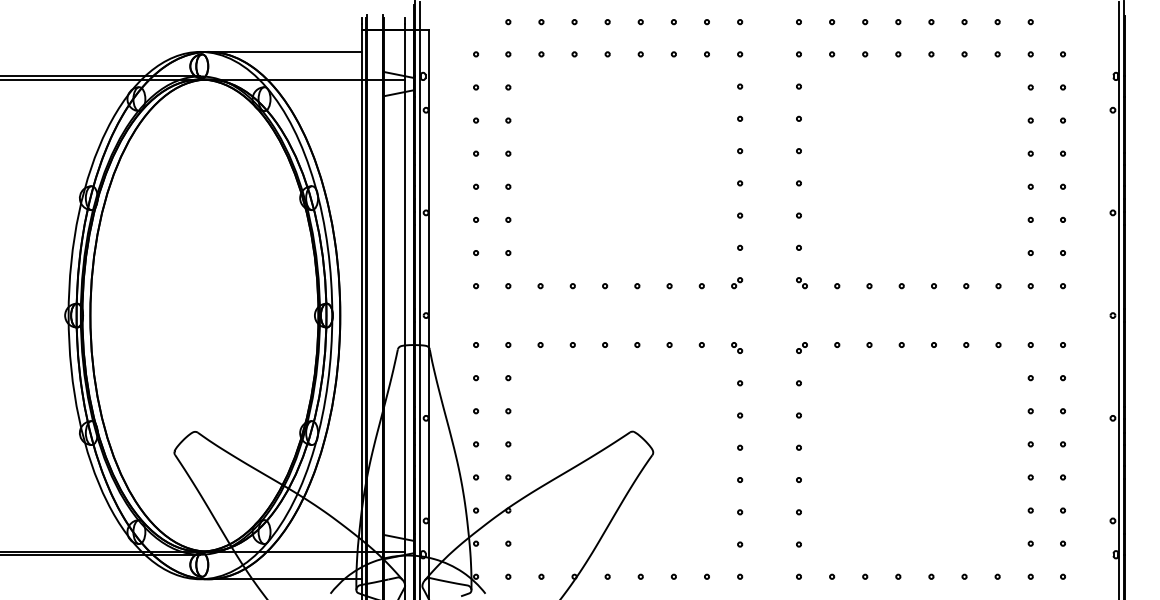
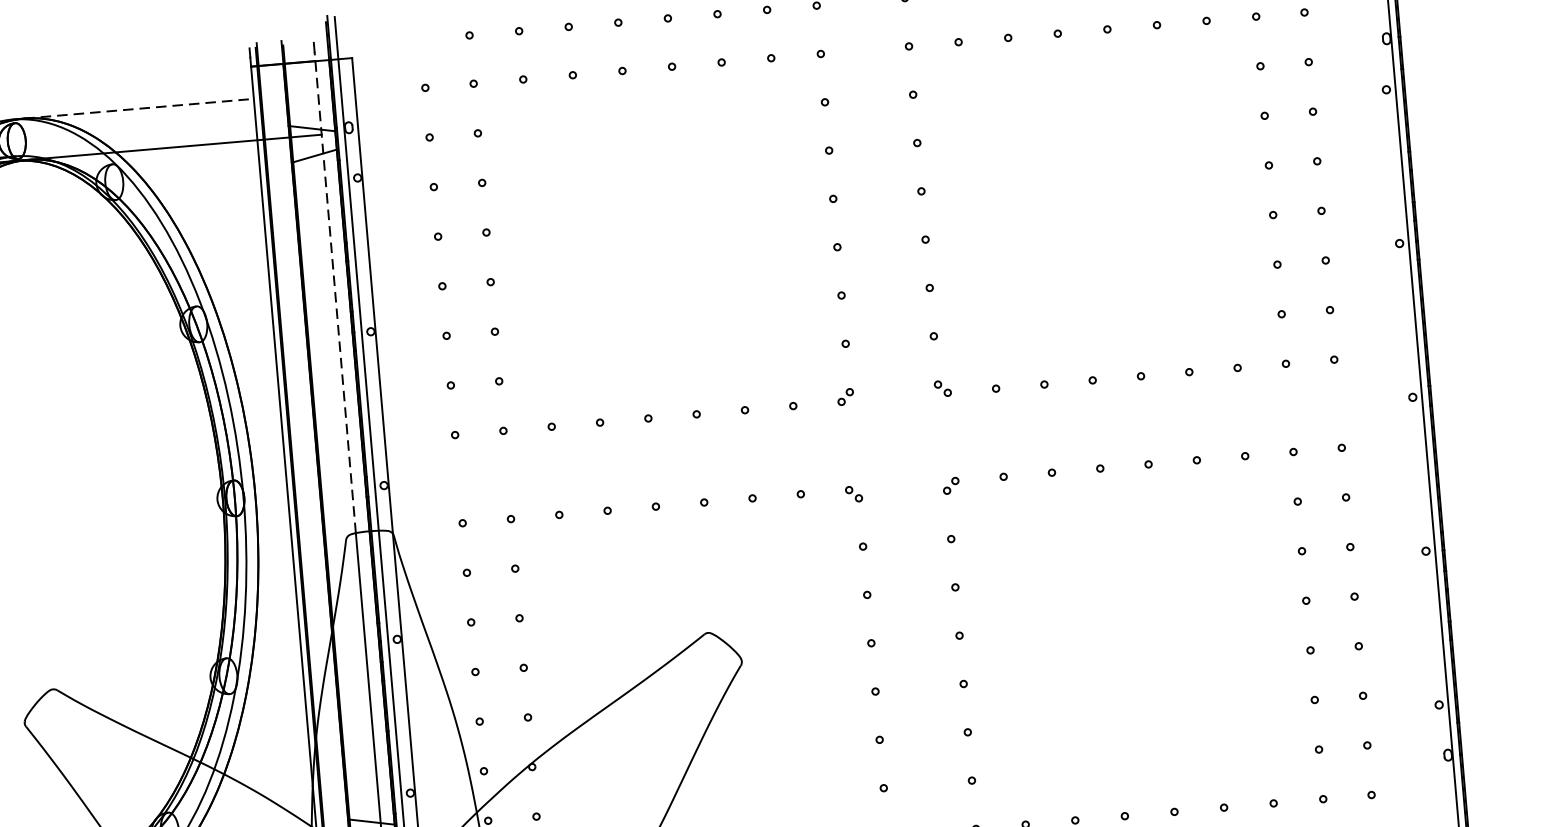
line: (285, 51) -> (139, 108), solid -> dashed
line: (404, 184) -> (334, 291), solid -> dashed

